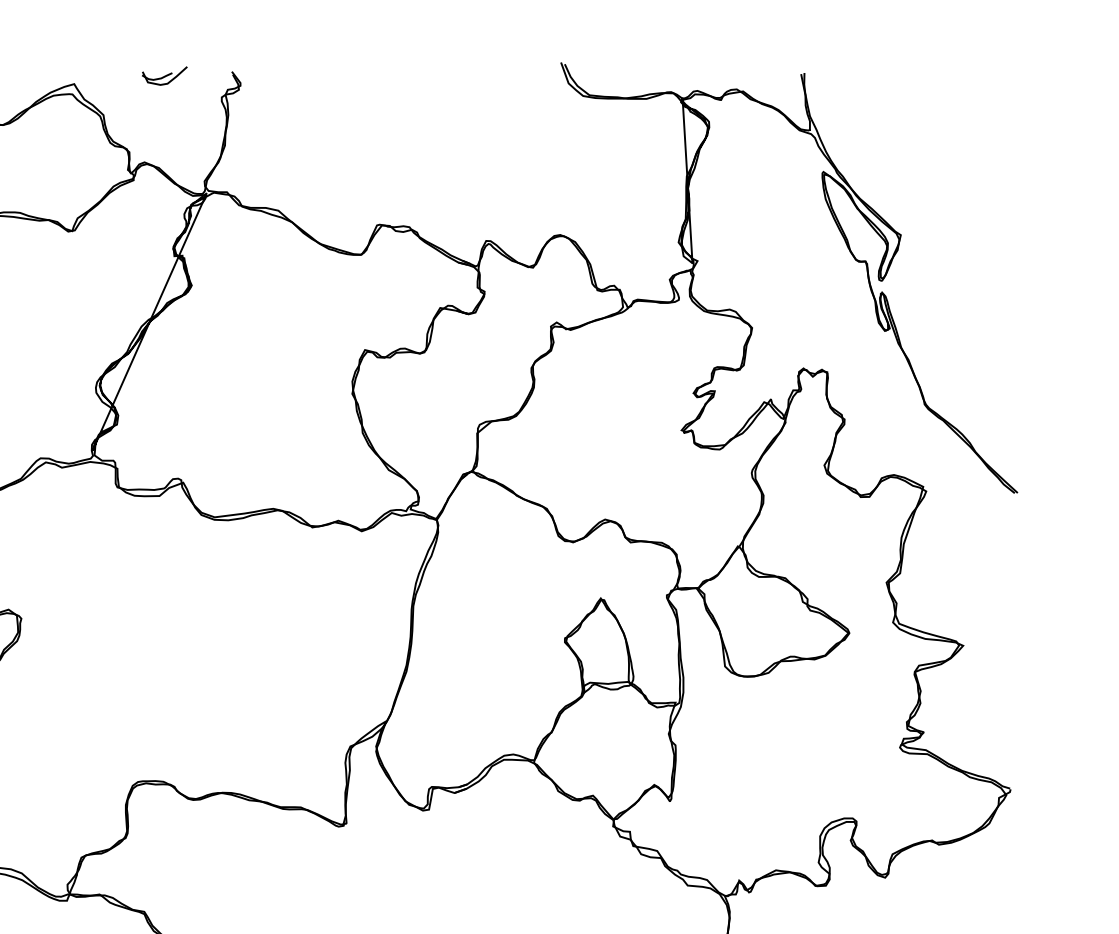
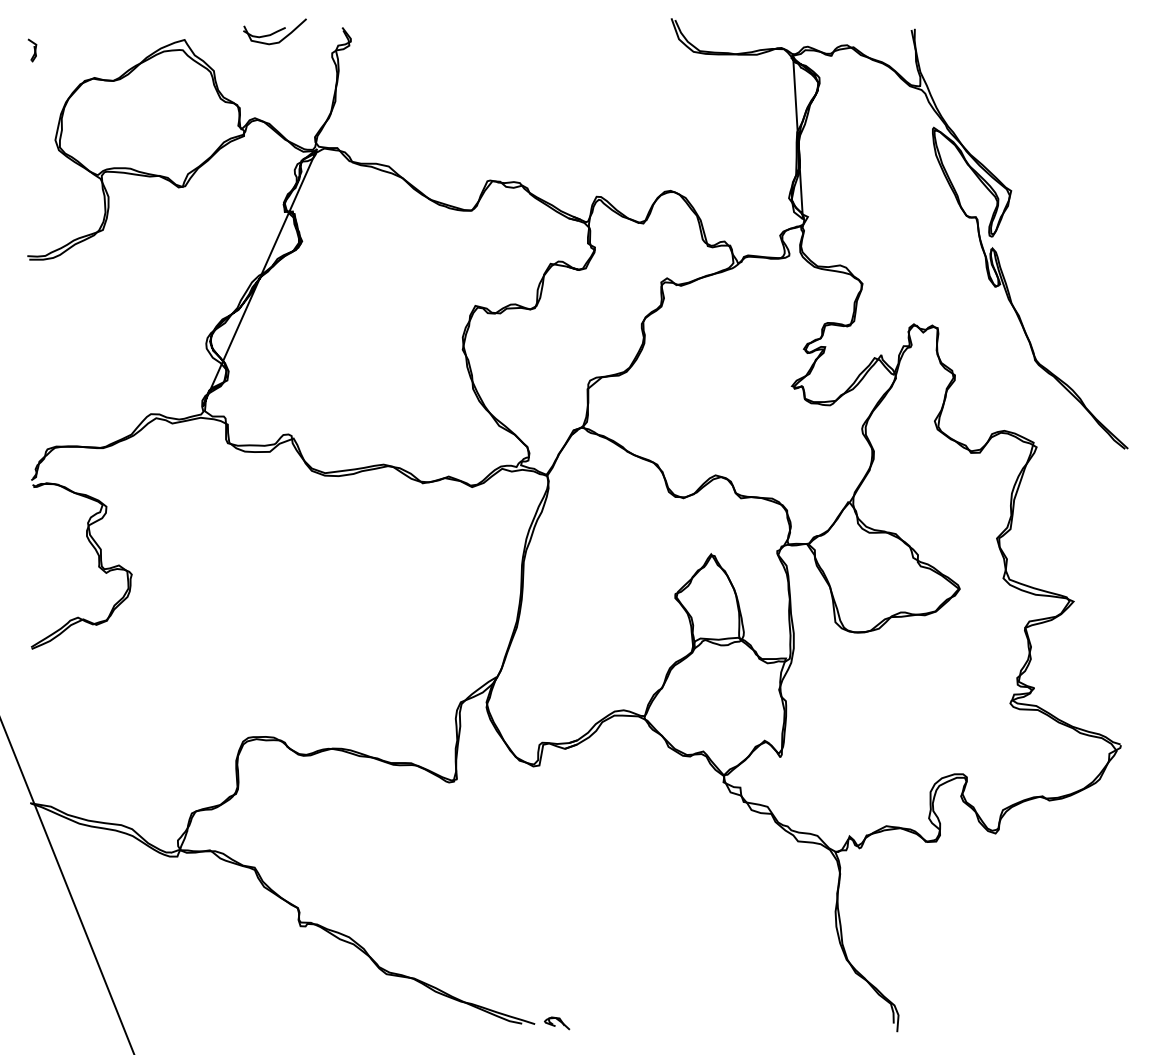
part: (165, 75) -> (275, 31), size x1.4

